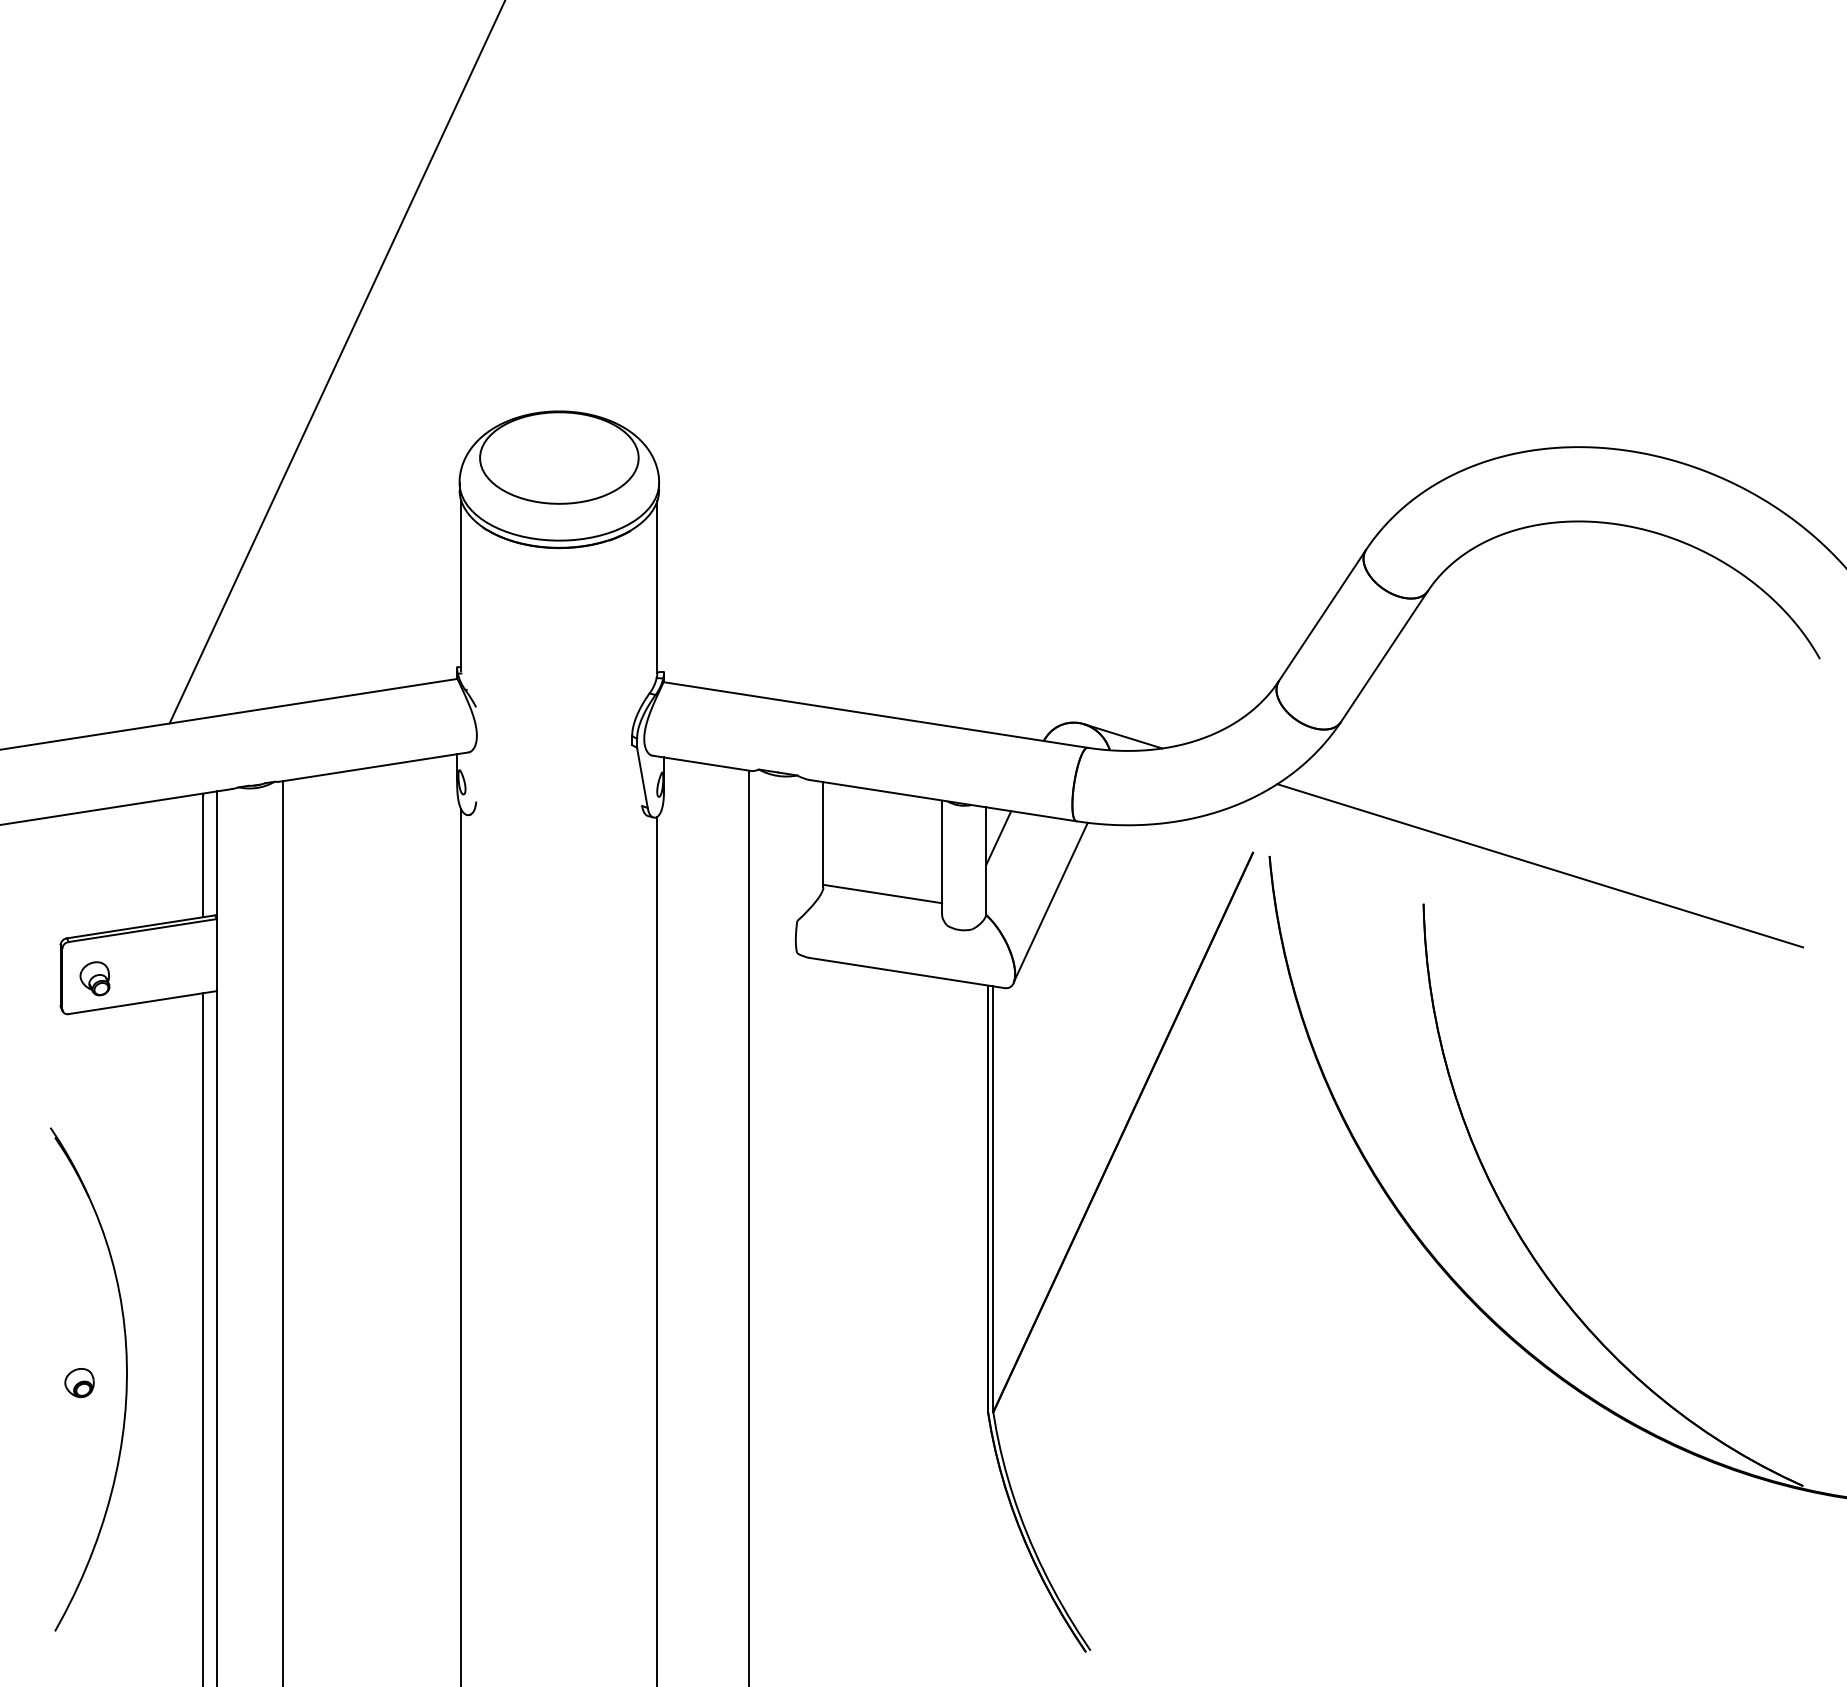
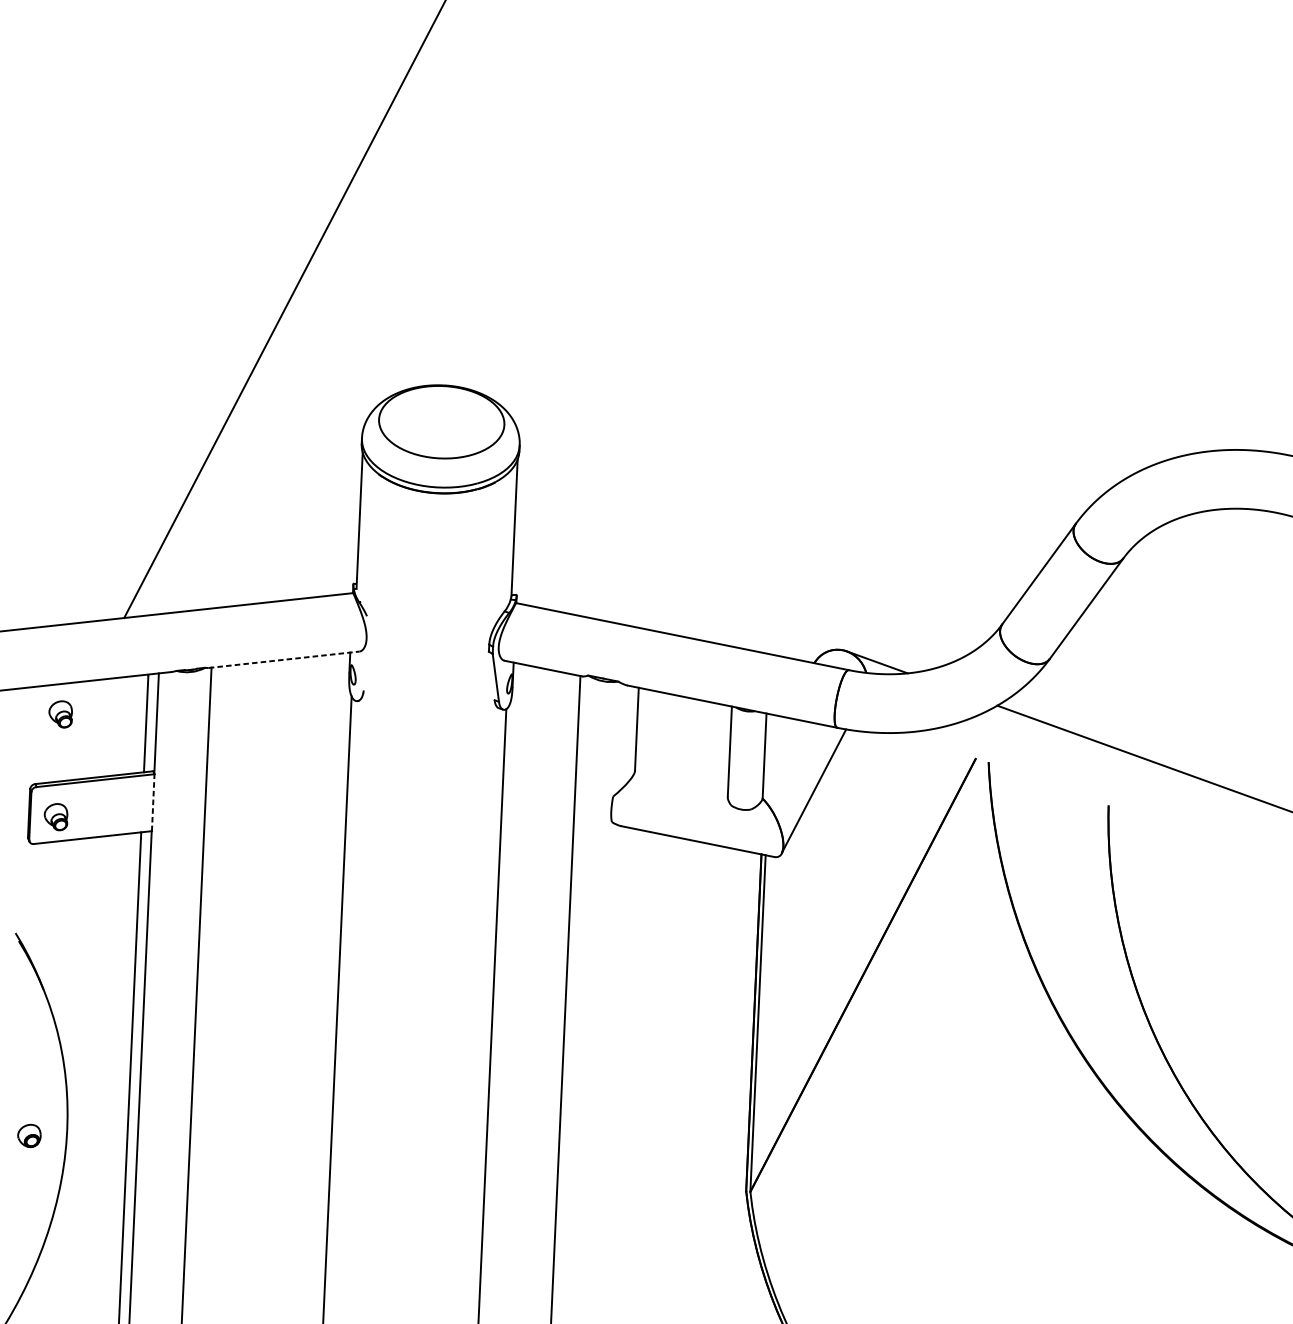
line: (373, 767) -> (283, 660), solid -> dashed
line: (998, 838) -> (775, 738), removed
part: (94, 848) -> (60, 714), added
line: (882, 893) -> (681, 777), removed
line: (216, 954) -> (152, 802), solid -> dashed

